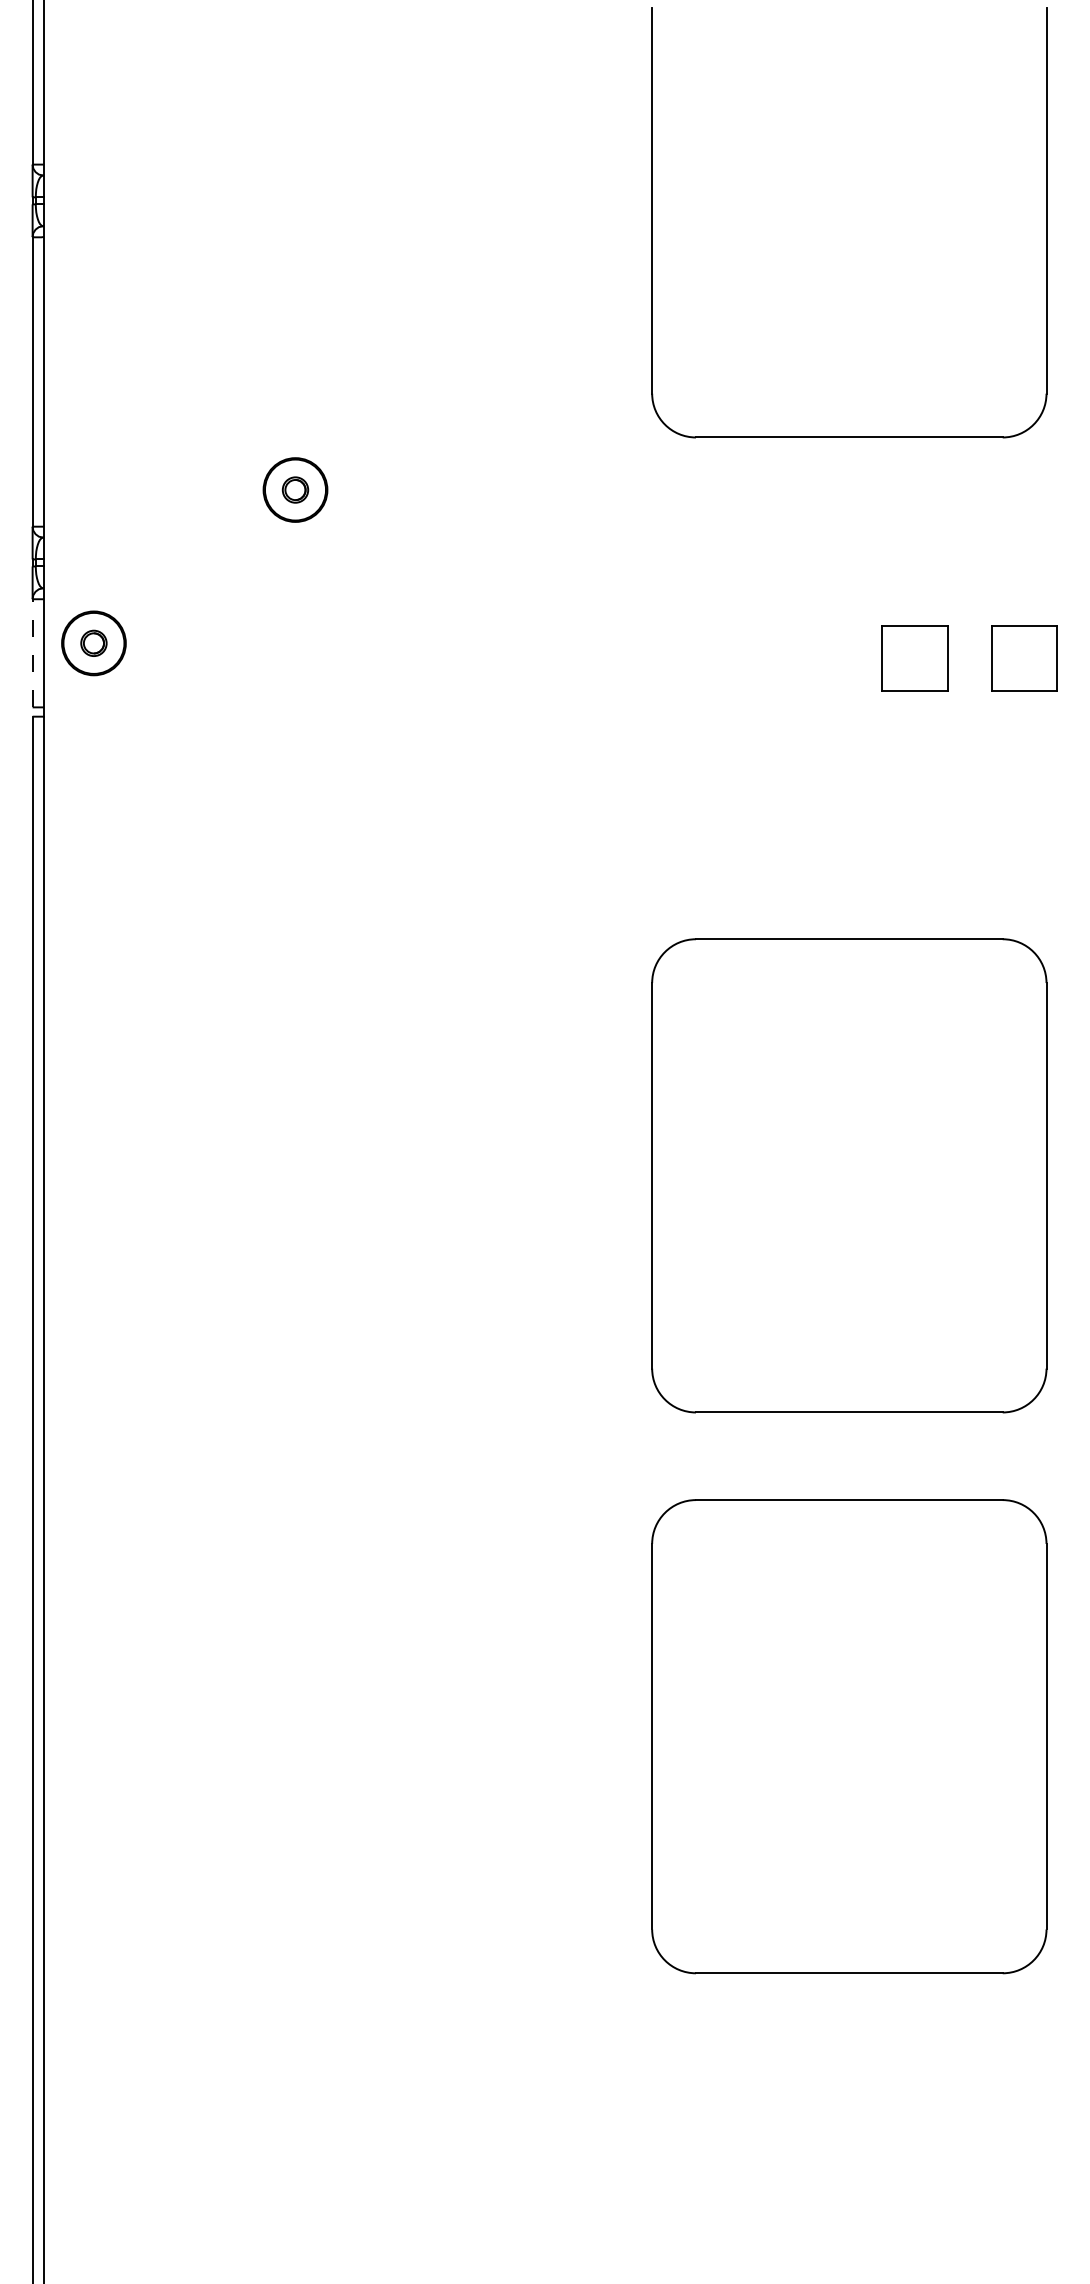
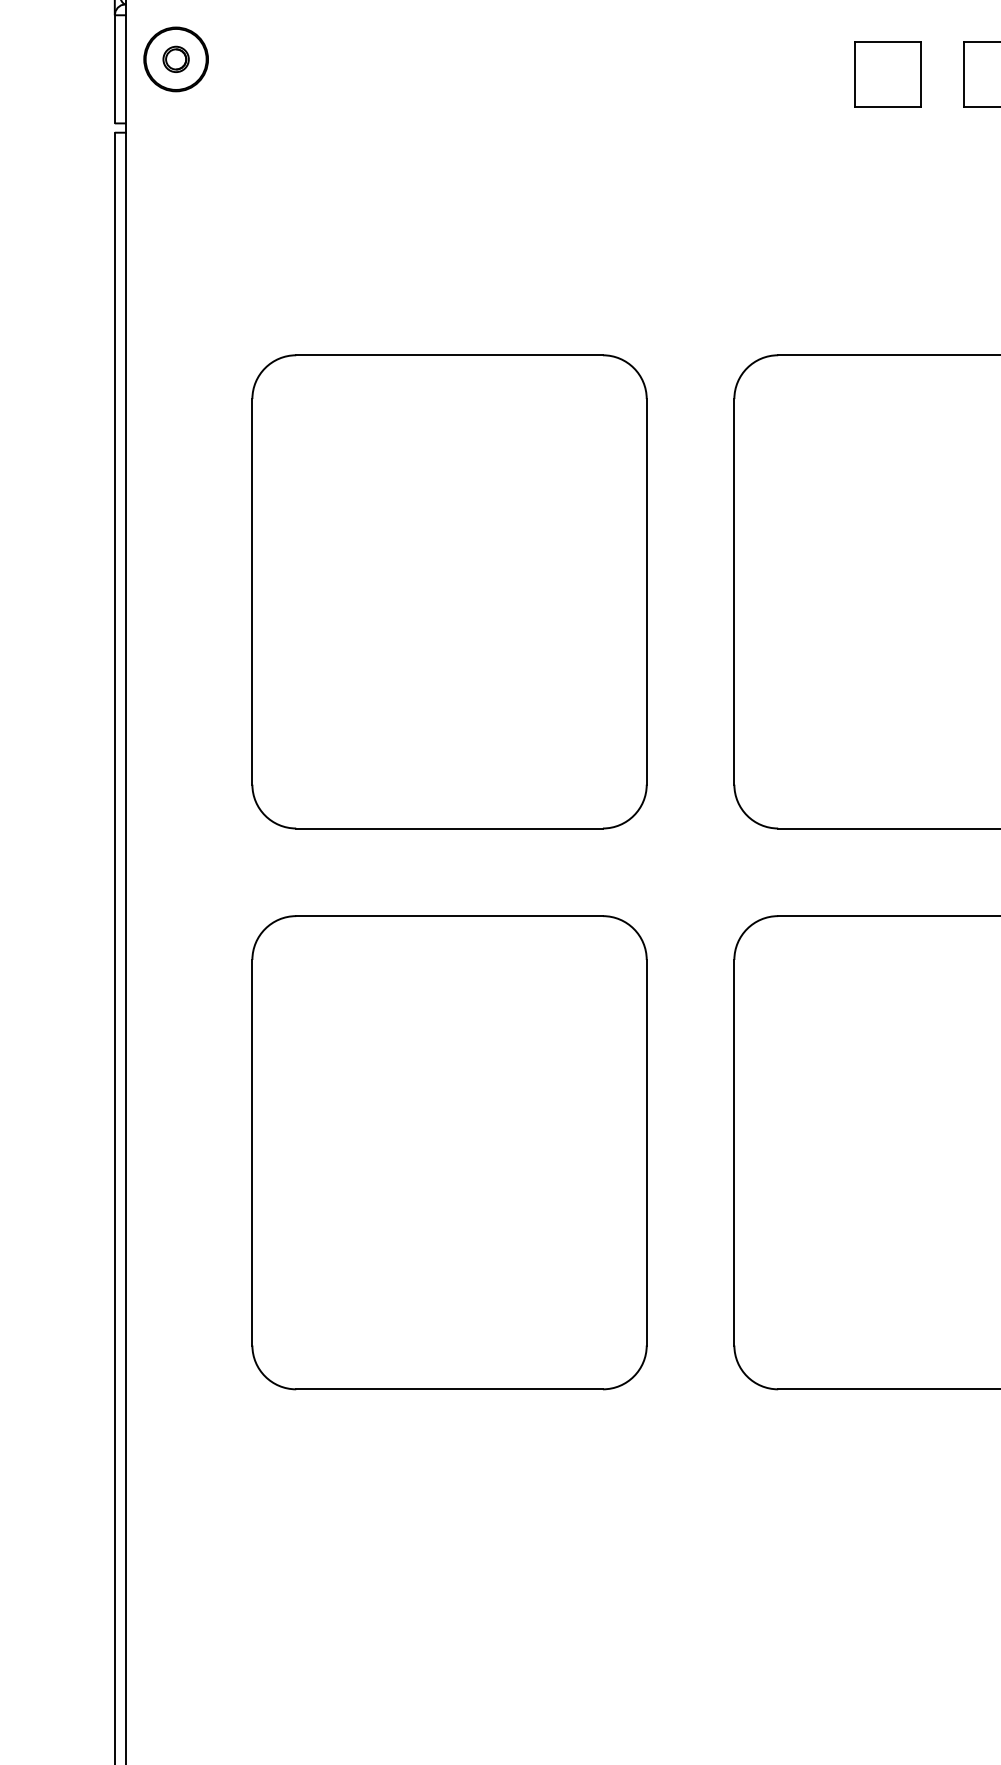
line: (32, 652) -> (114, 68), dashed -> solid
part: (805, 658) -> (887, 74), added
part: (367, 1175) -> (449, 591), added
part: (367, 1736) -> (449, 1152), added

